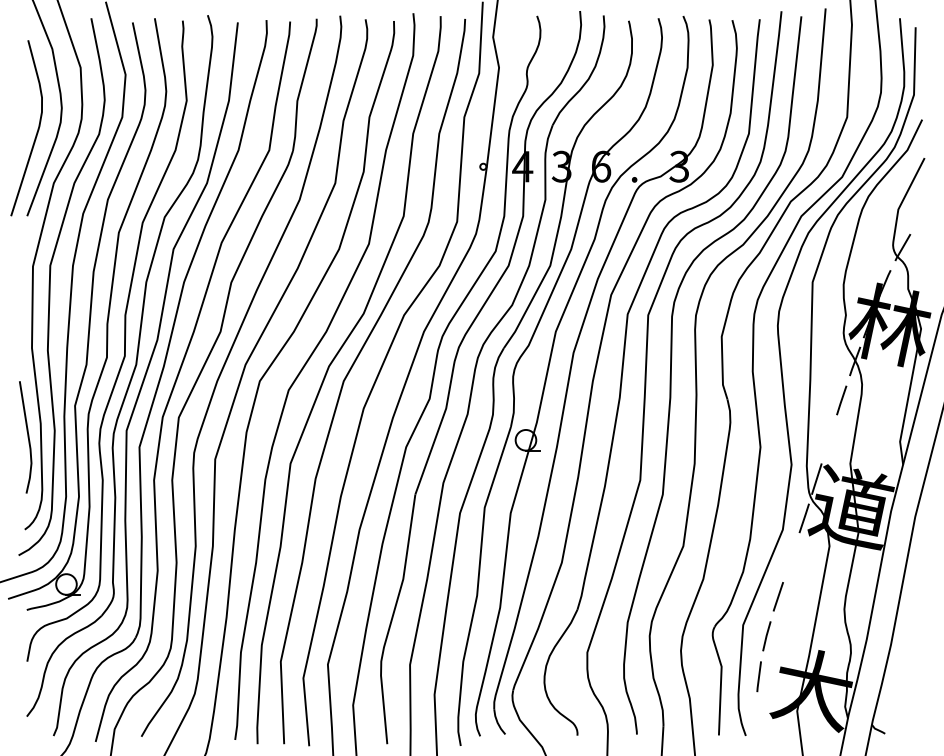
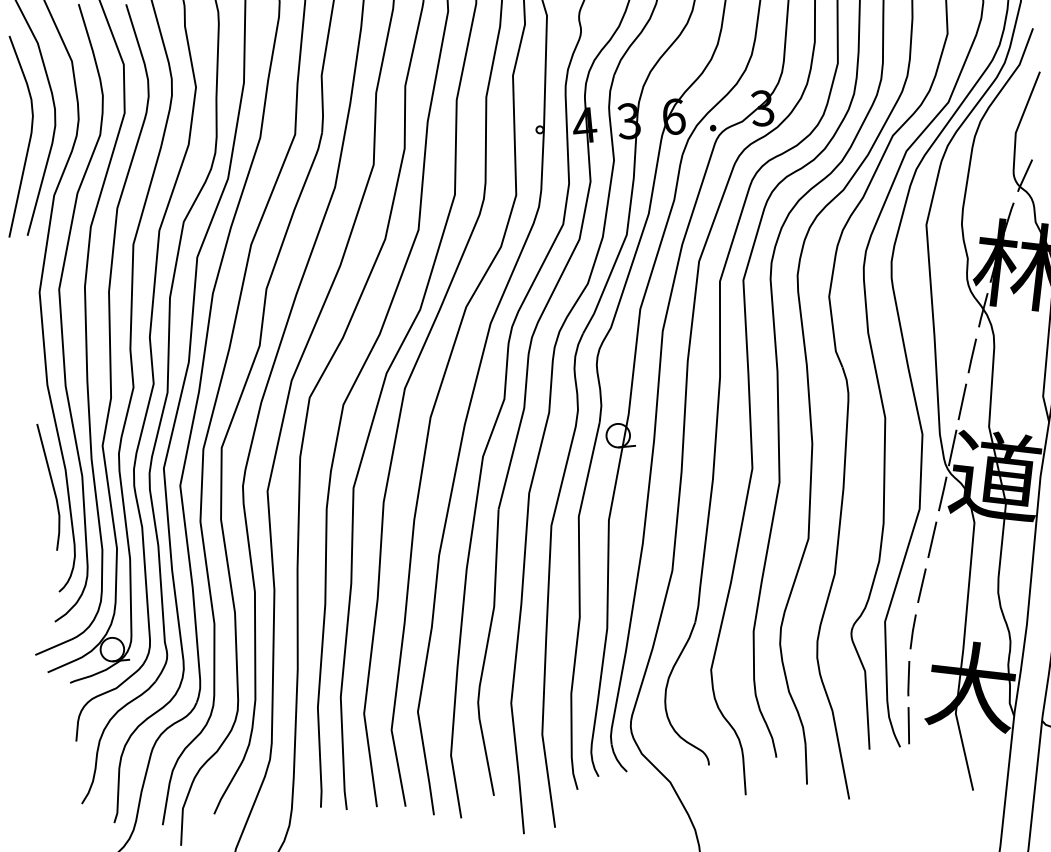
line: (828, 439) -> (961, 401), added
line: (791, 557) -> (932, 539), added
line: (754, 717) -> (907, 725), added

